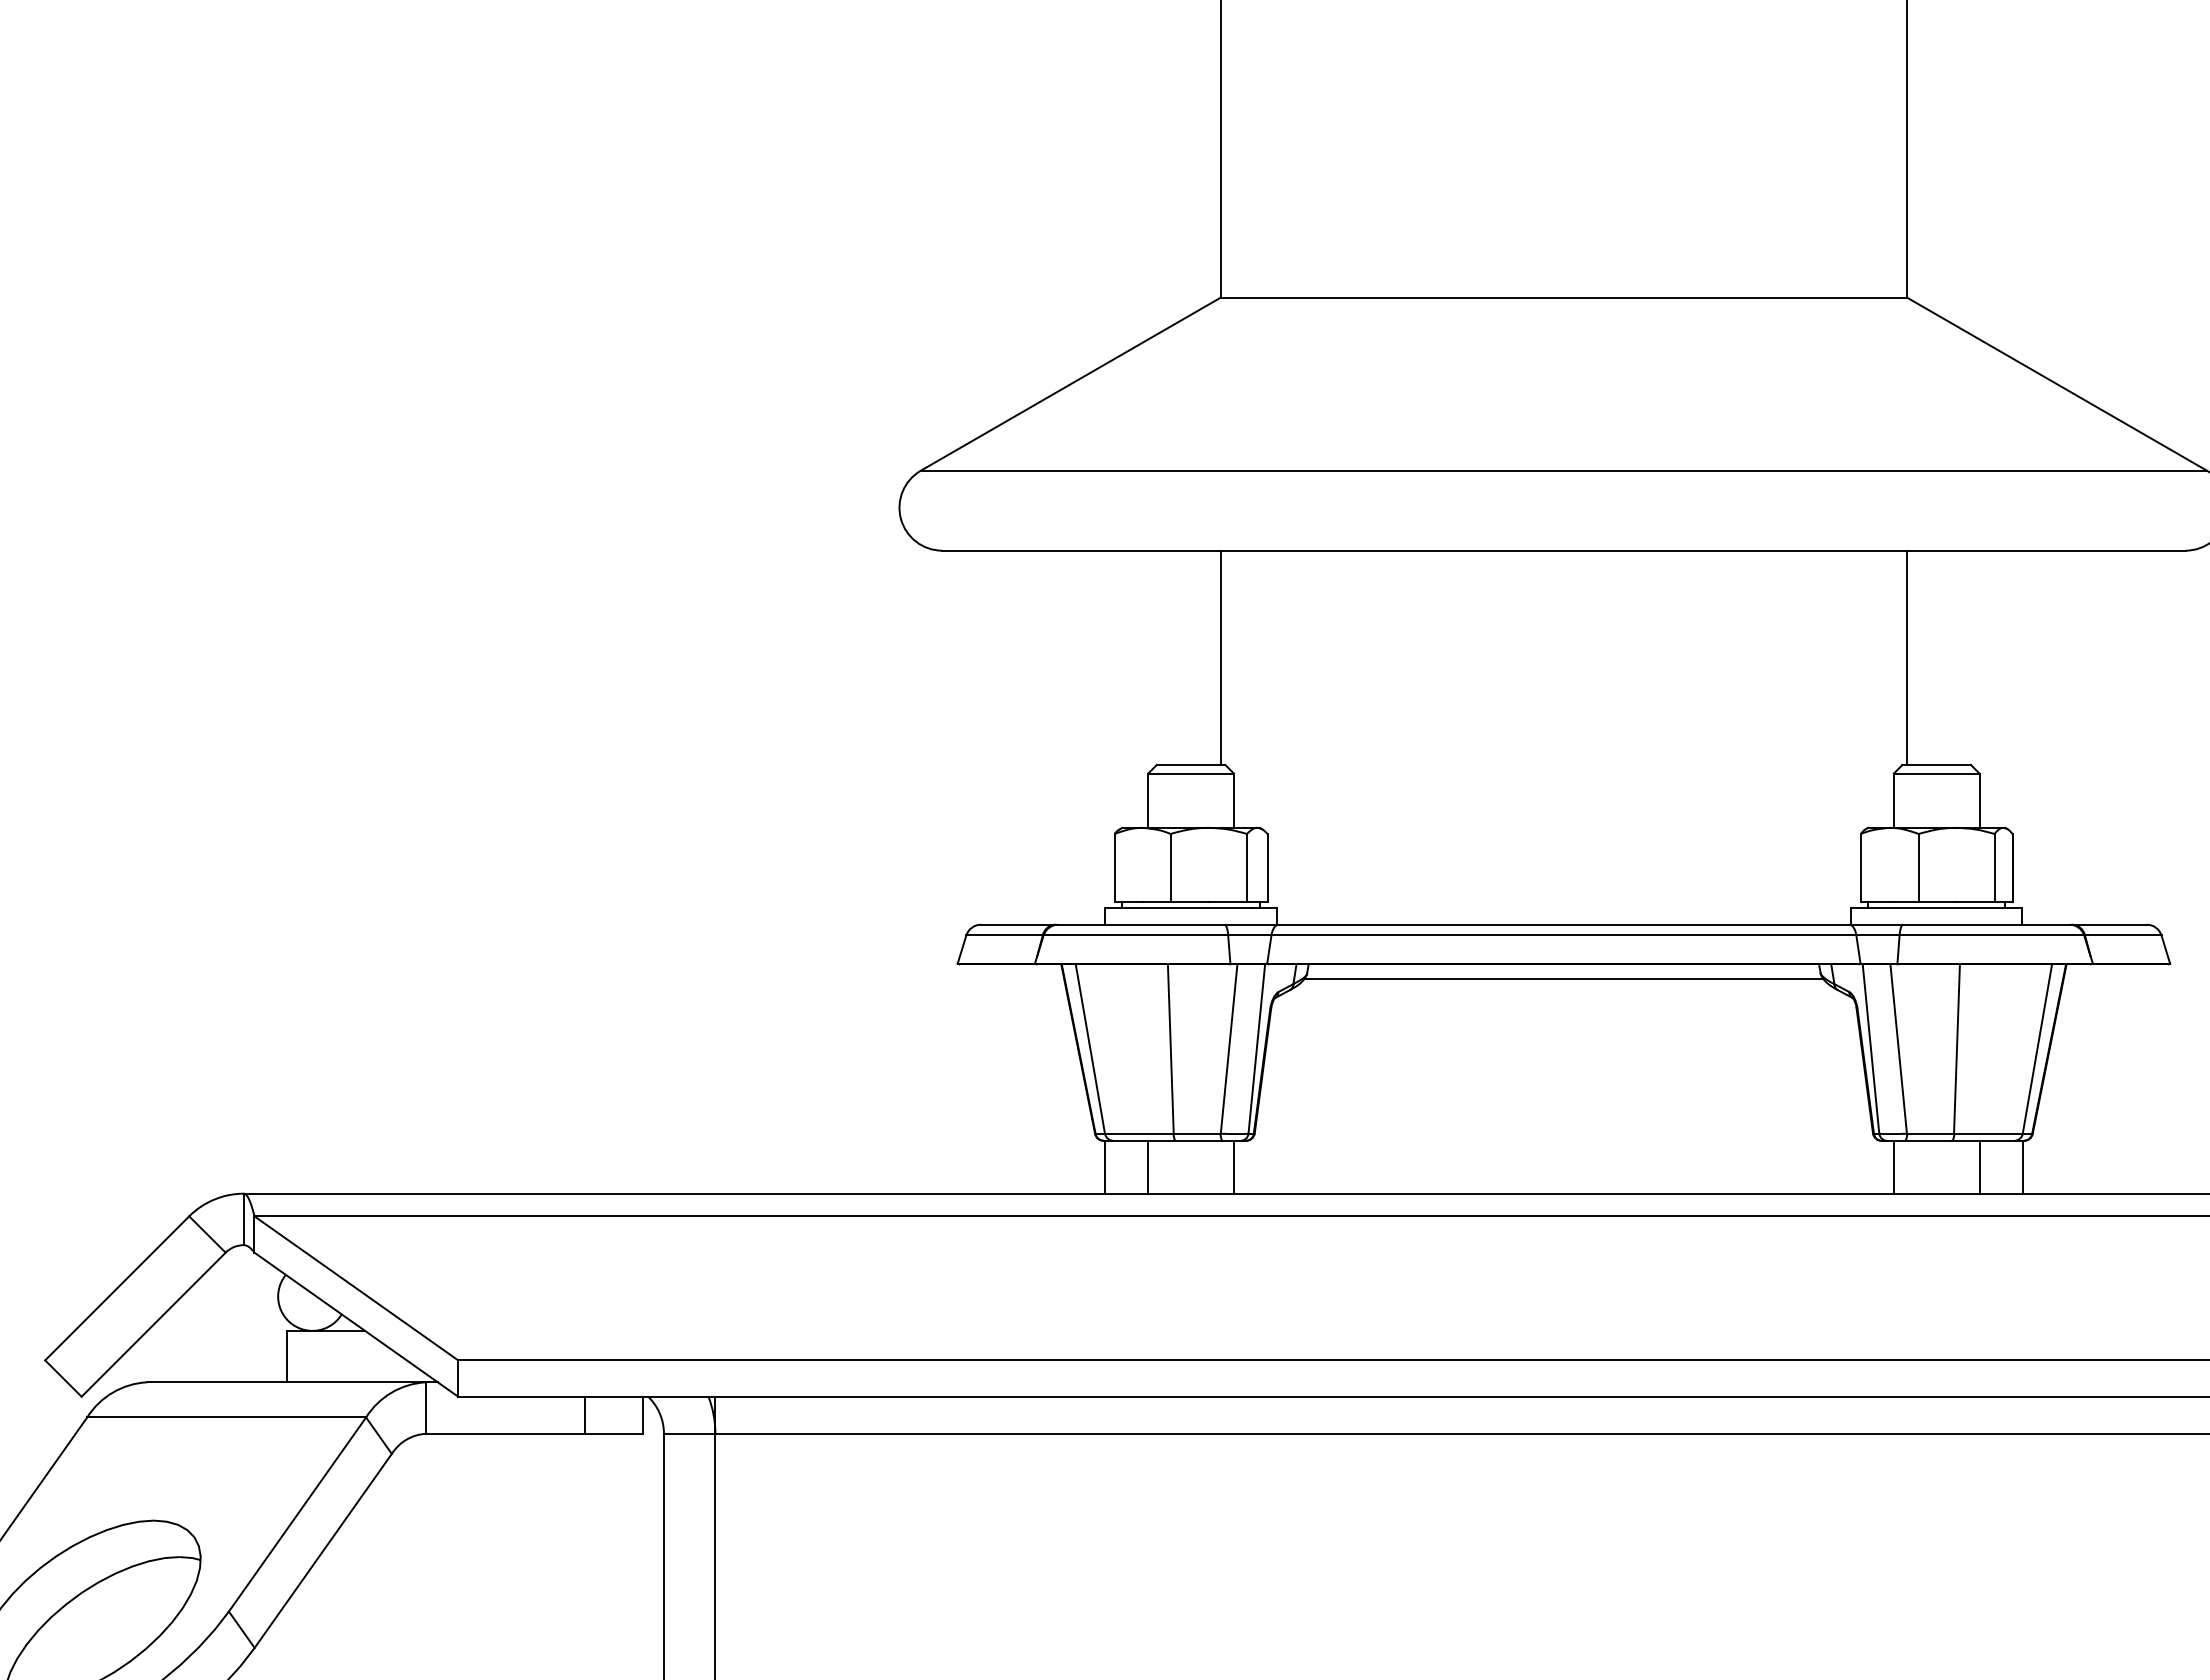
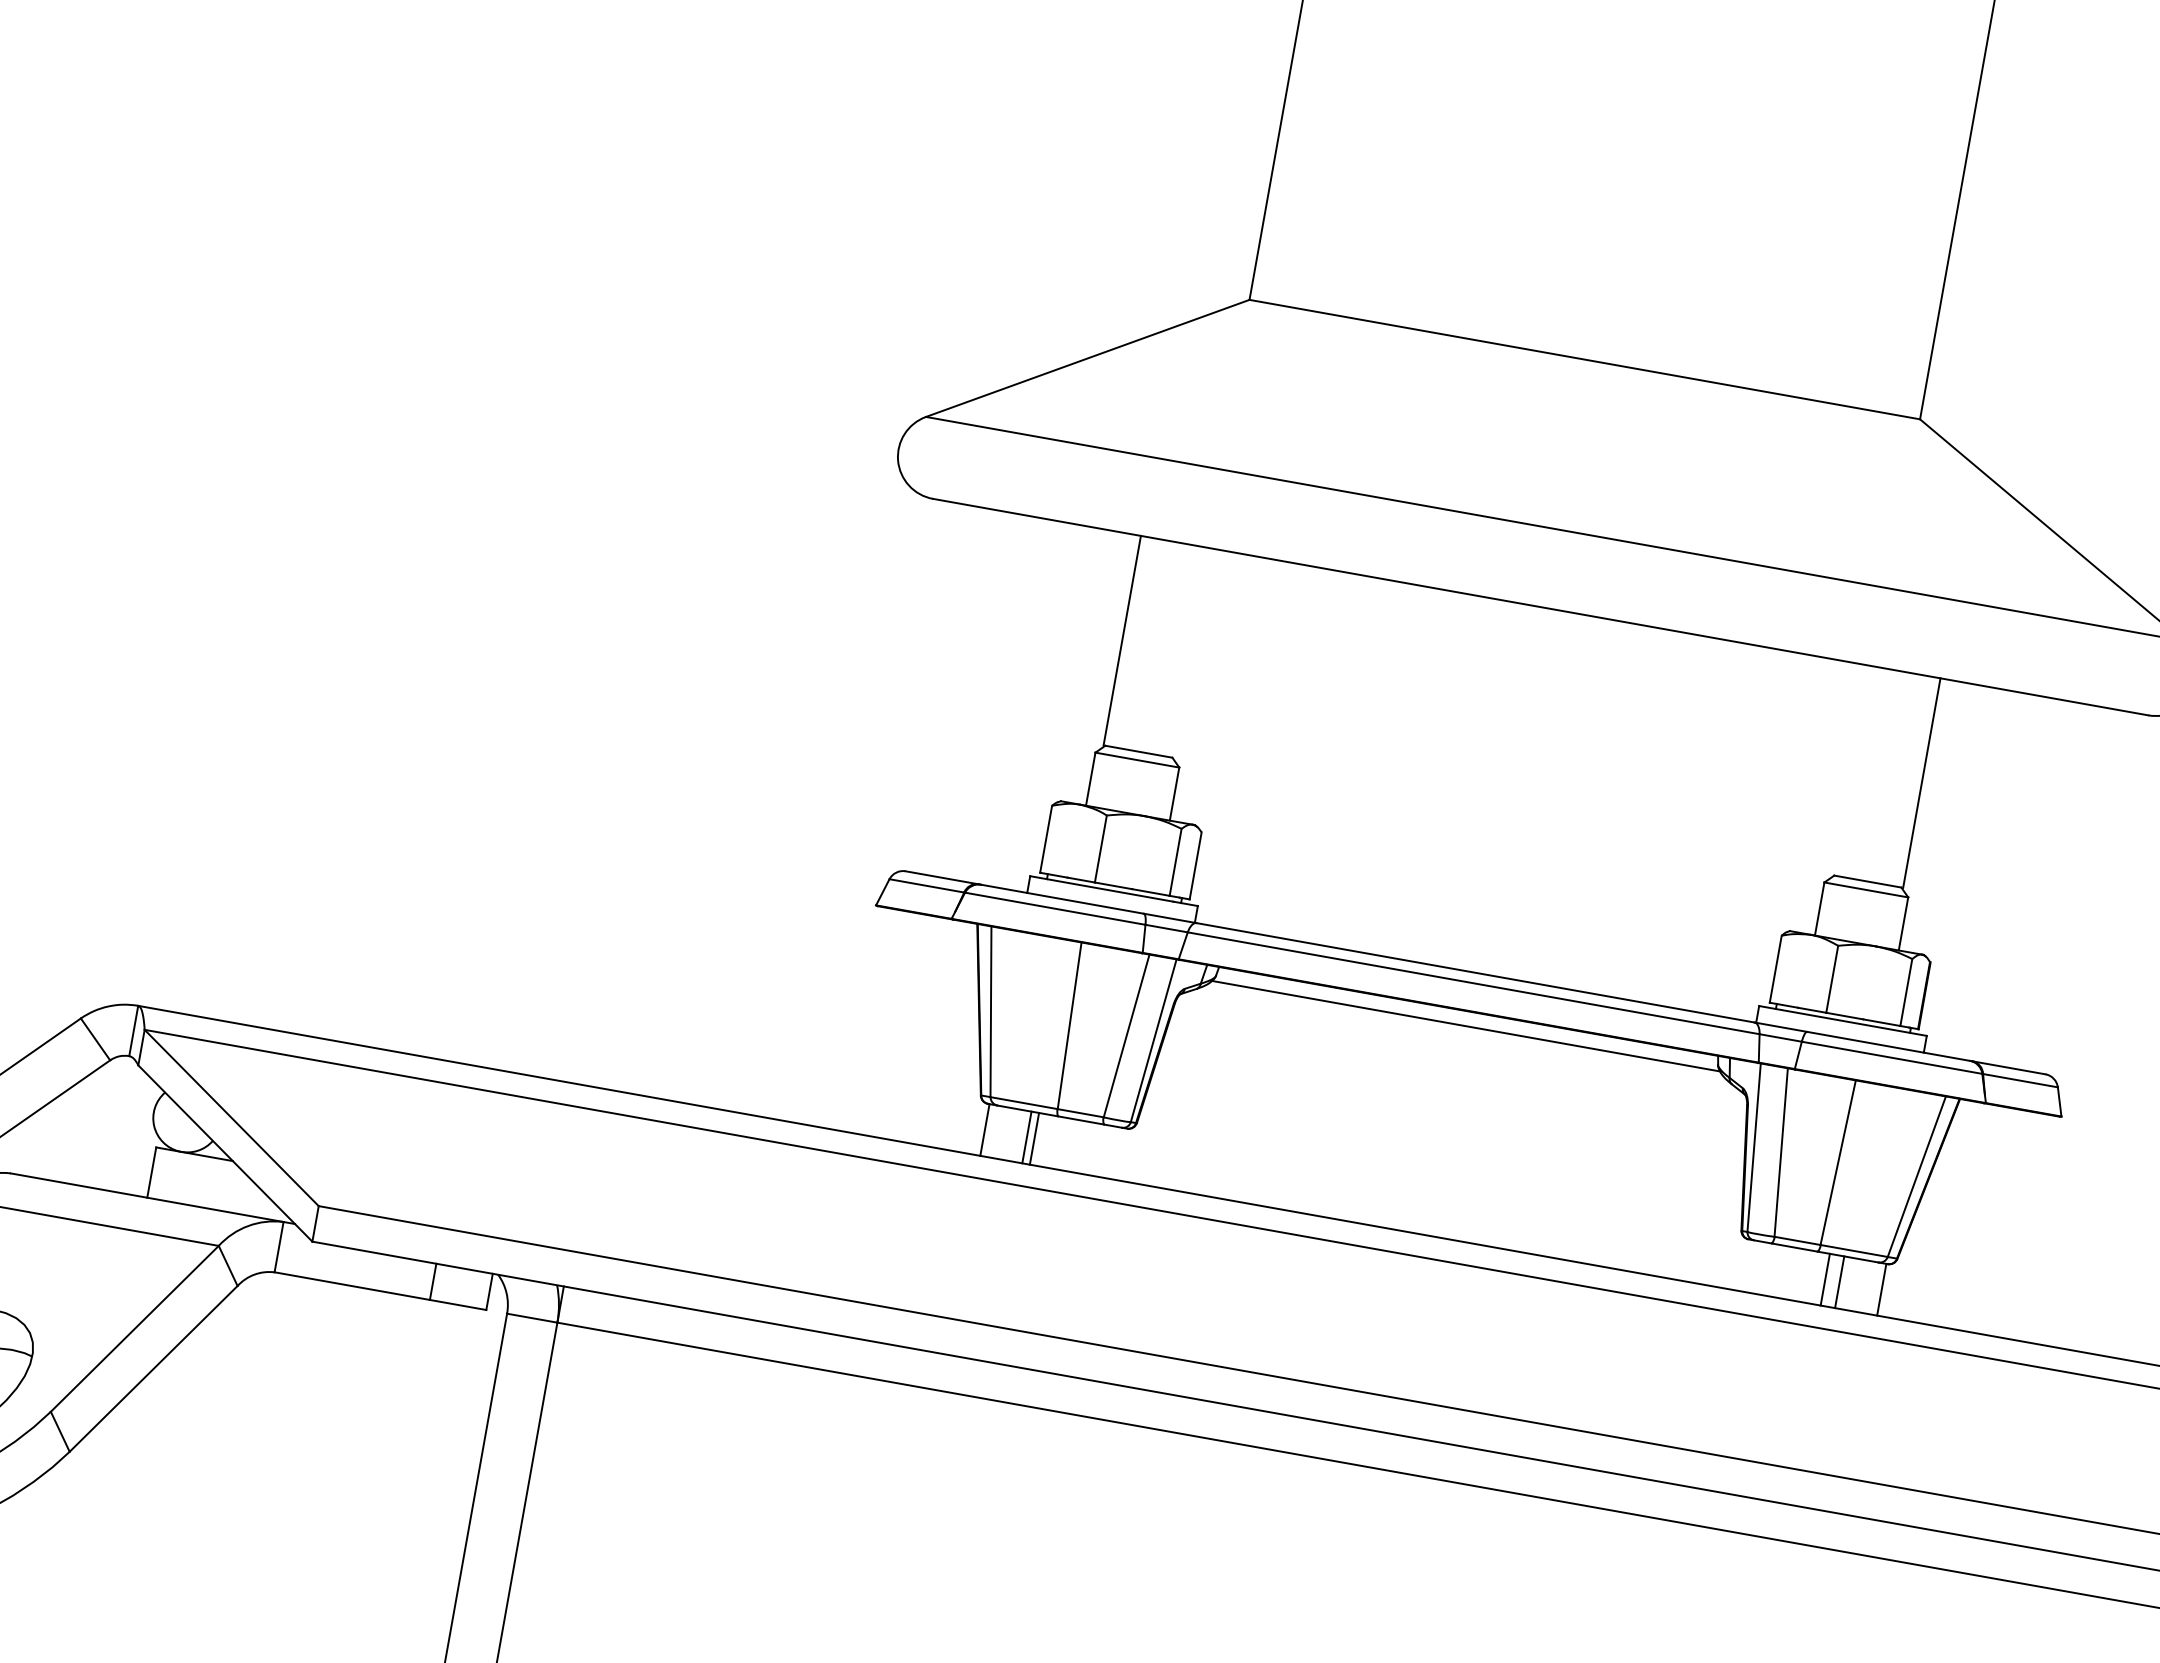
line: (1220, 657) -> (1121, 640), moved
line: (1906, 657) -> (1921, 782), moved
line: (1233, 1166) -> (1034, 1138), moved
line: (1893, 1166) -> (1825, 1278), moved

